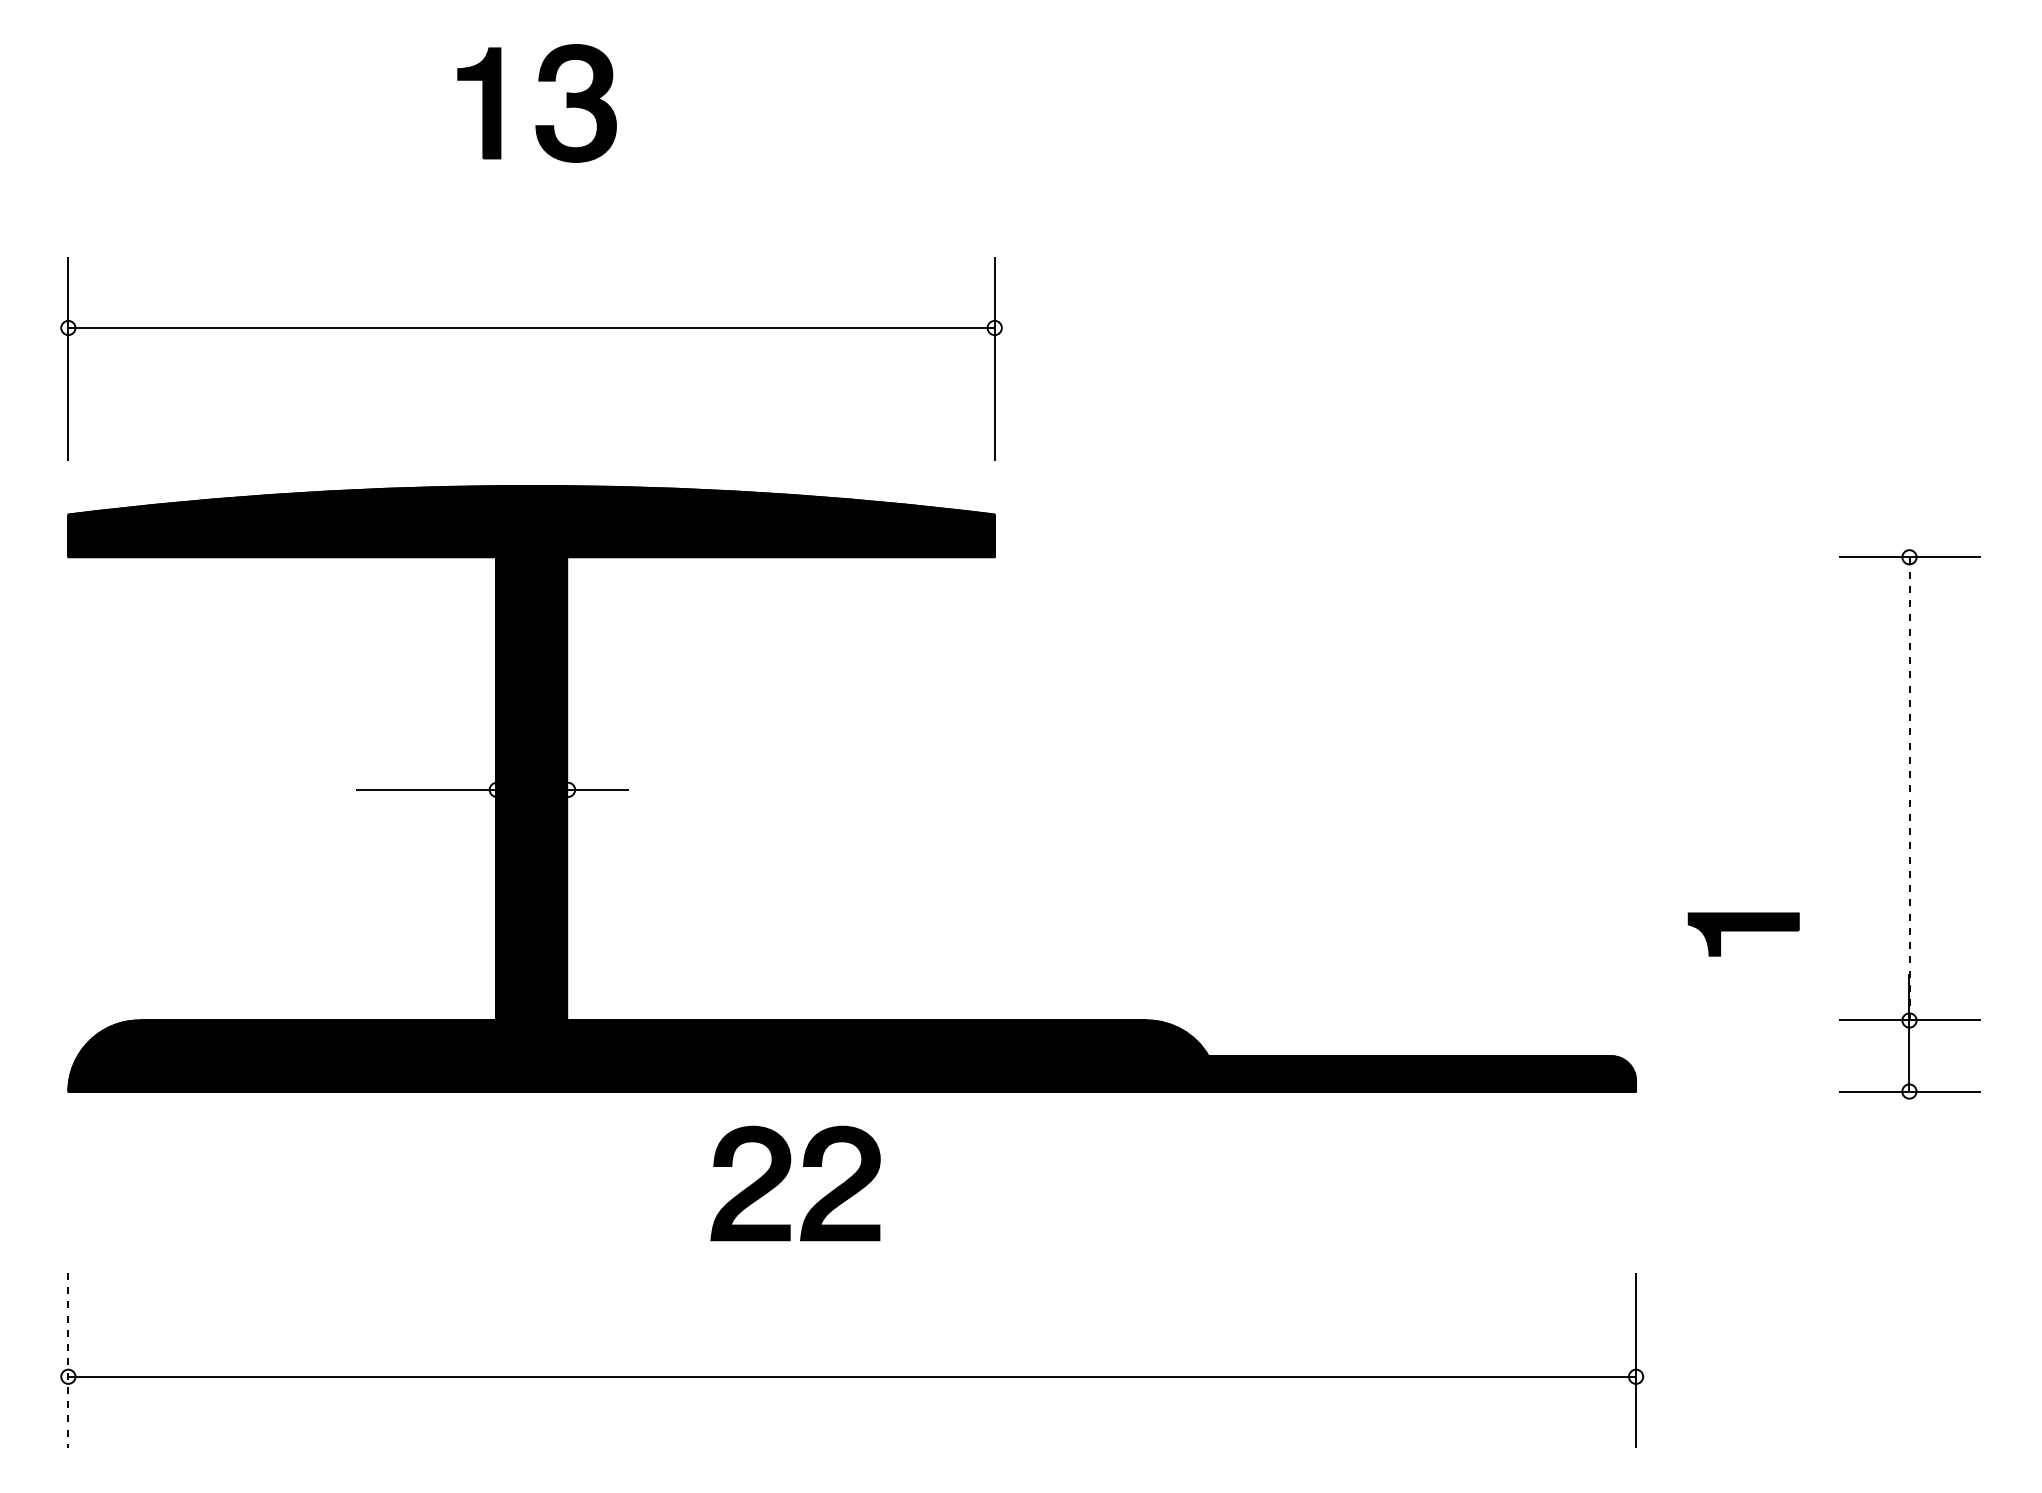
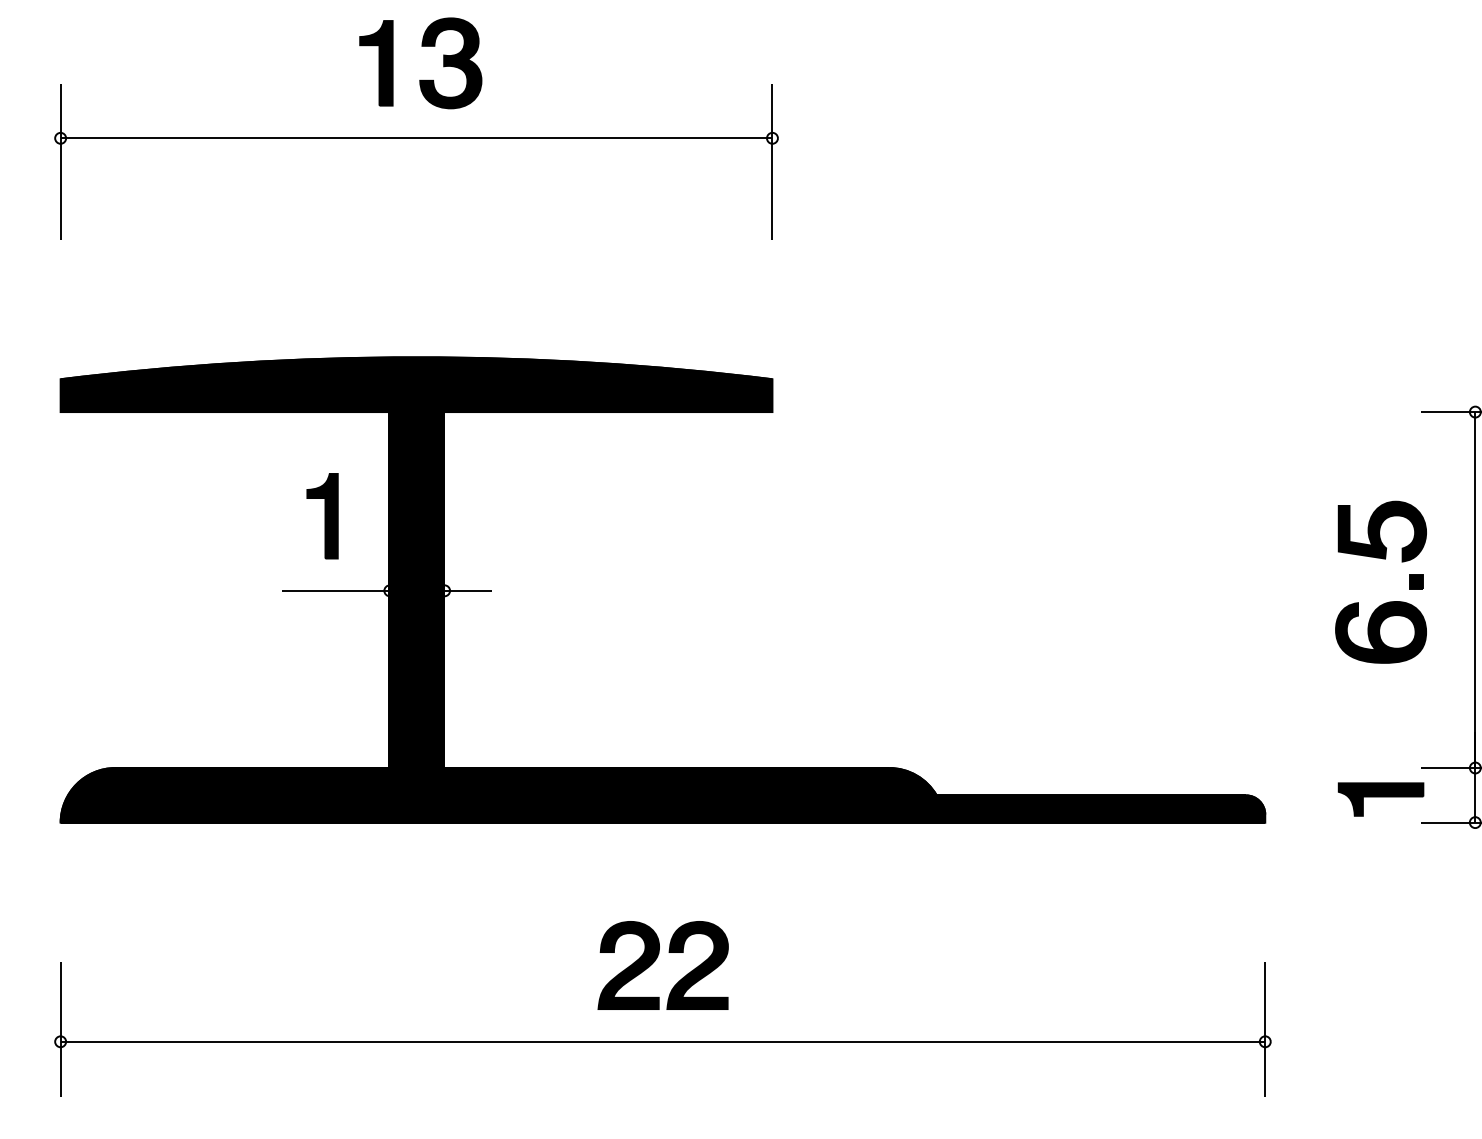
part: (531, 328) -> (416, 138), moved
part: (408, 692) -> (321, 515), added
line: (1909, 788) -> (1475, 589), dashed -> solid
part: (1795, 804) -> (1387, 602), added
part: (1743, 934) -> (1380, 799), moved
part: (785, 1177) -> (655, 960), moved
line: (68, 1360) -> (60, 1029), dashed -> solid

